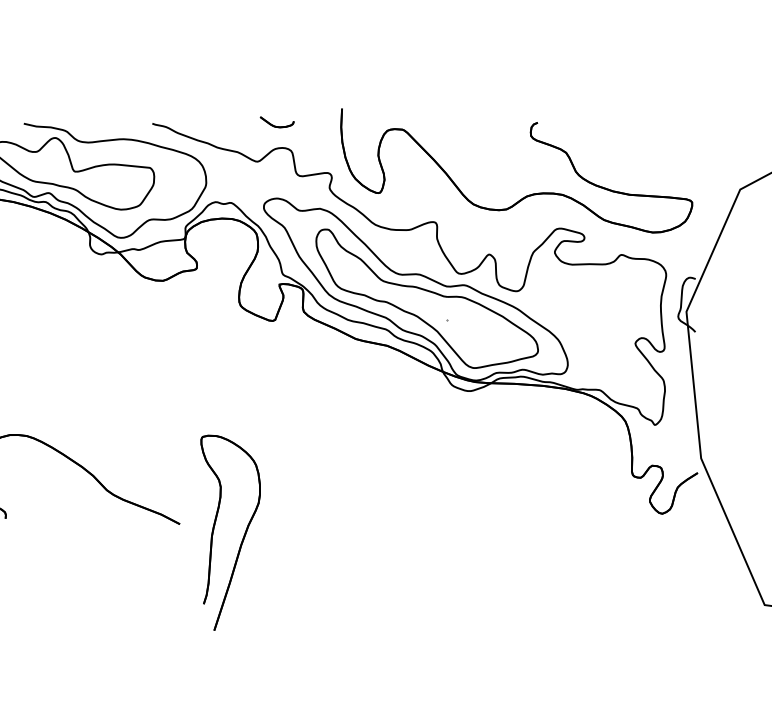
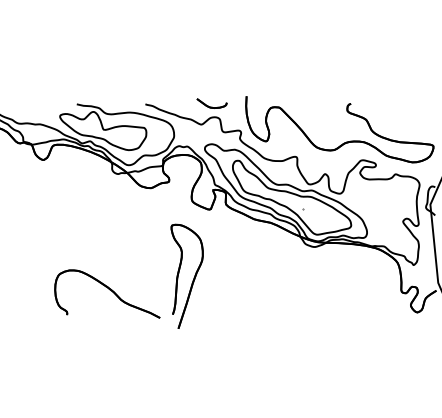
part: (276, 122) -> (211, 103), size x1.67
part: (216, 526) -> (179, 273), moved

